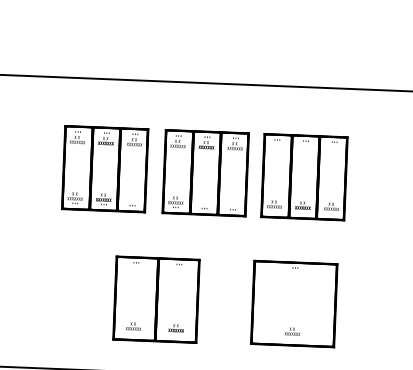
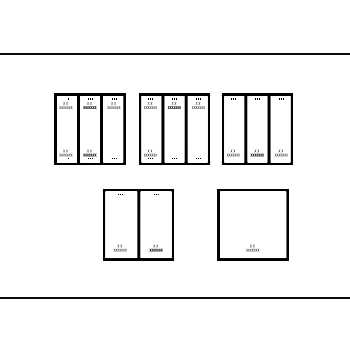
part: (156, 299) -> (138, 224), moved
part: (293, 303) -> (252, 224), moved

